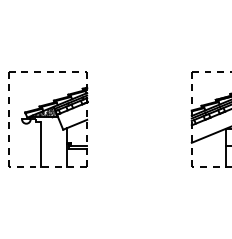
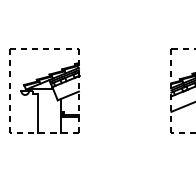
hatch: (44, 111) -> (41, 84), removed

